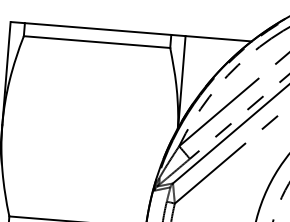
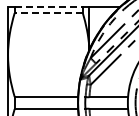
line: (99, 30) -> (49, 7), solid -> dashed
line: (96, 42) -> (48, 13), solid -> dashed

